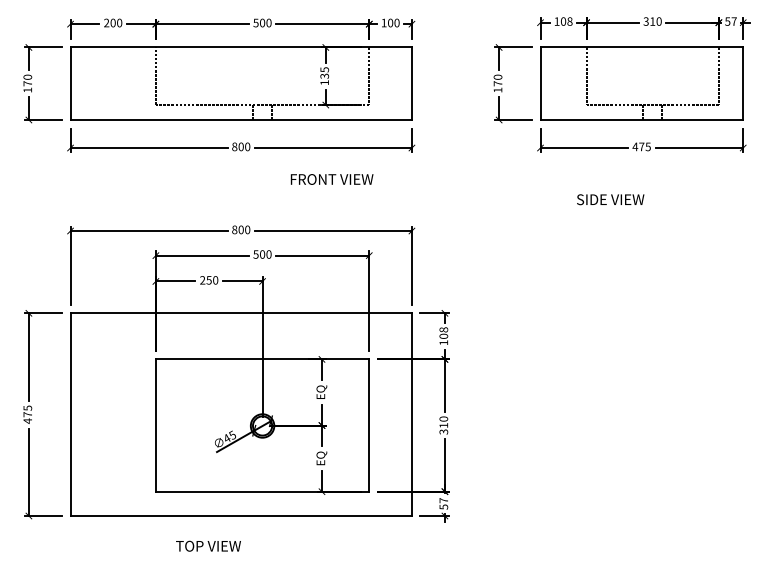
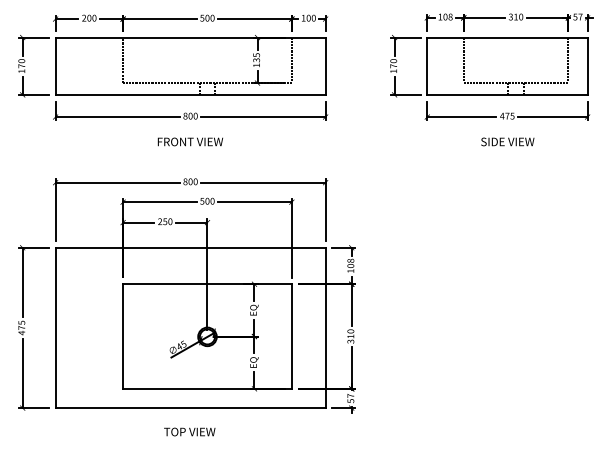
text: (330, 178) -> (189, 141), moved
text: (610, 199) -> (507, 141), moved
text: (208, 545) -> (189, 431), moved

